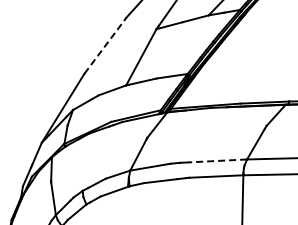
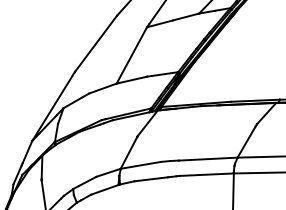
line: (105, 45) -> (95, 43), dashed -> solid
line: (217, 160) -> (207, 158), dashed -> solid

